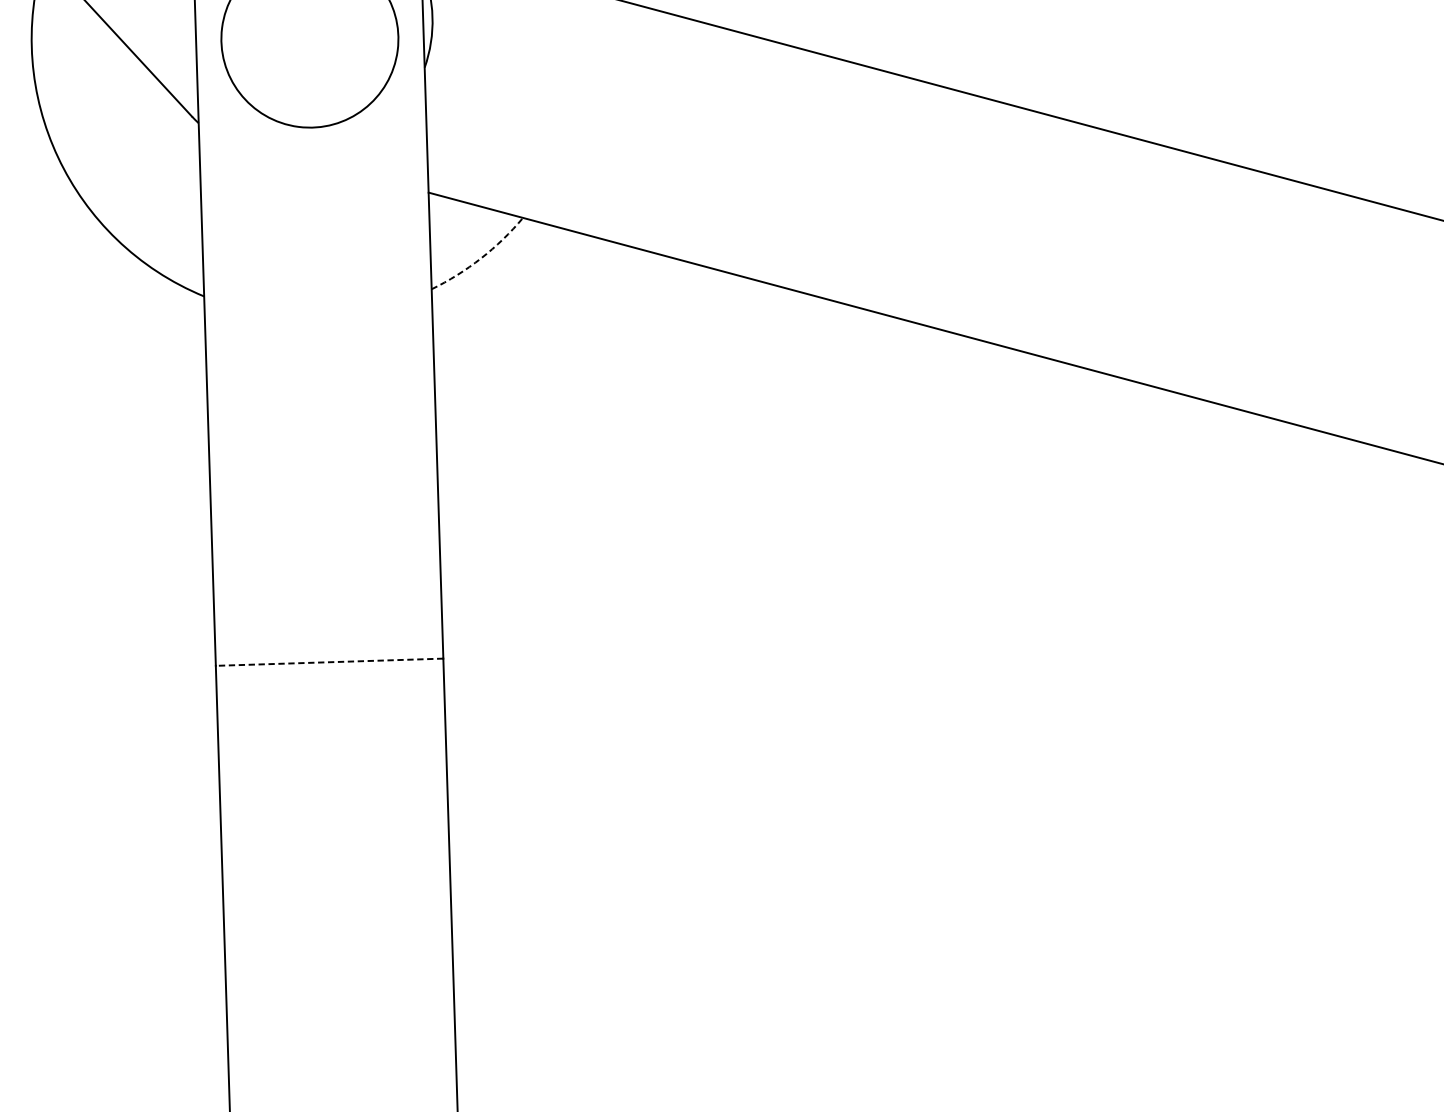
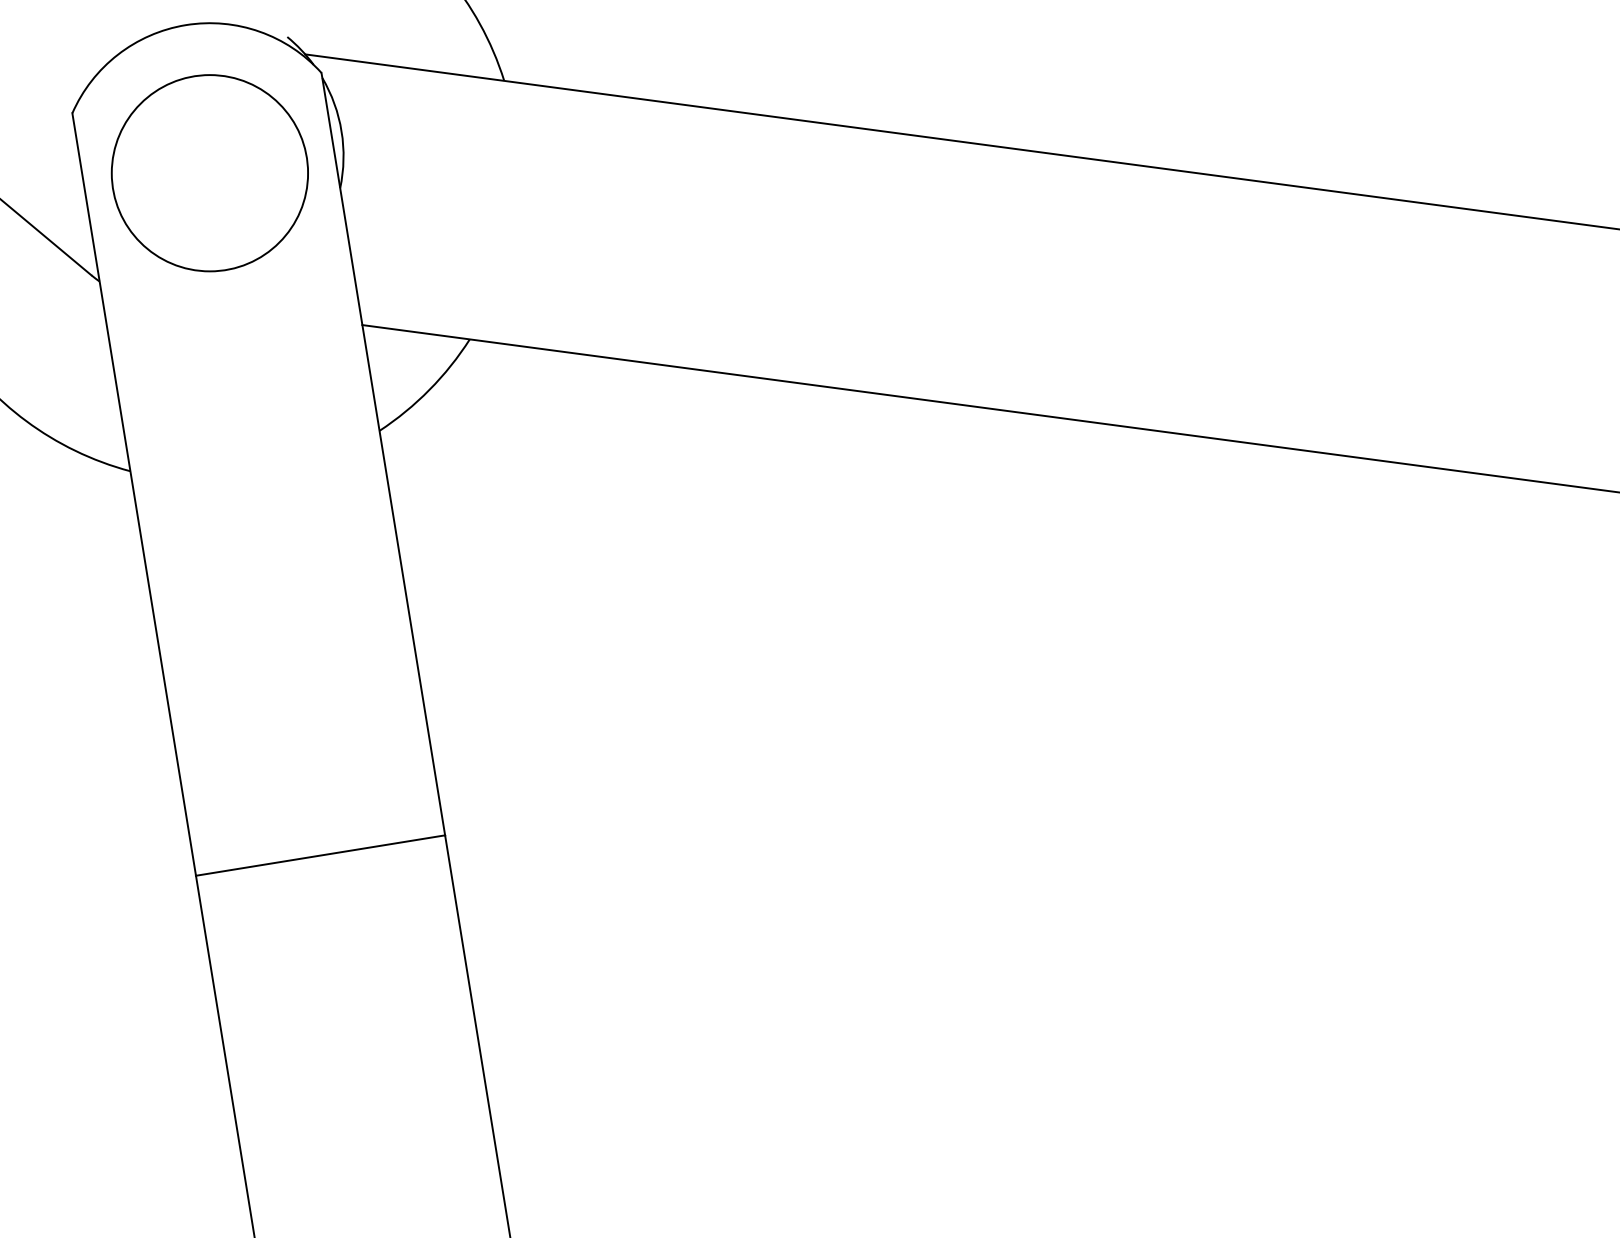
arc: (481, 258) -> (429, 389), dashed -> solid
line: (329, 662) -> (320, 855), dashed -> solid

